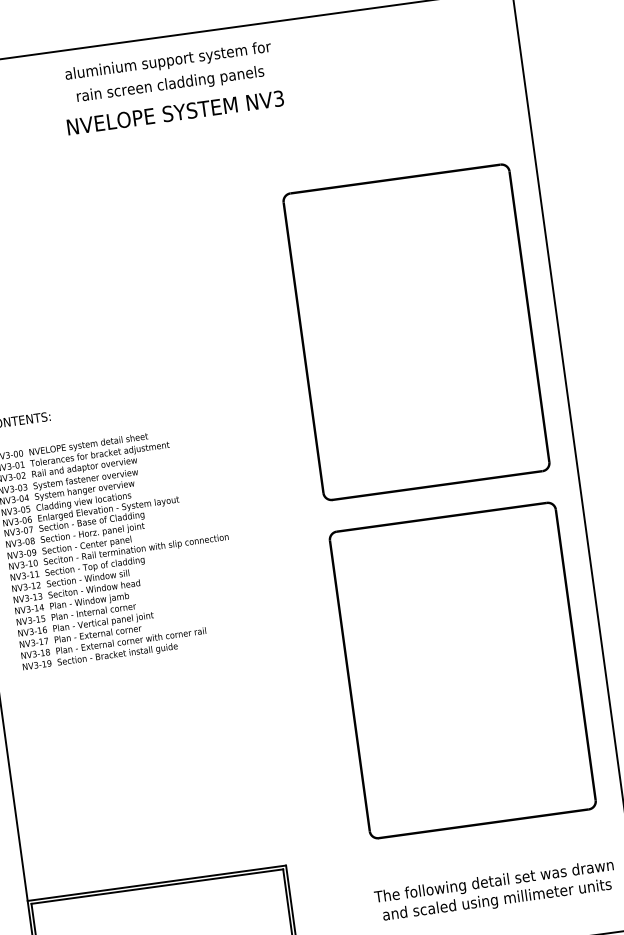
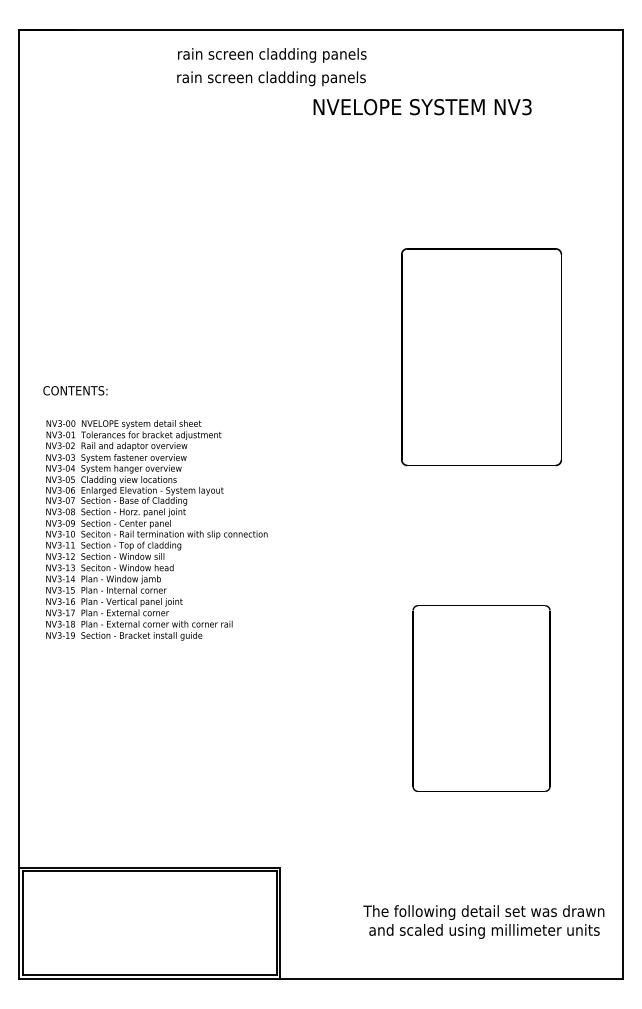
text: (168, 61) -> (272, 55), aluminium support system for -> rain screen cladding panels
text: (175, 113) -> (422, 107), moved
part: (416, 331) -> (481, 356), size x0.7
part: (462, 670) -> (481, 698), size x0.6

